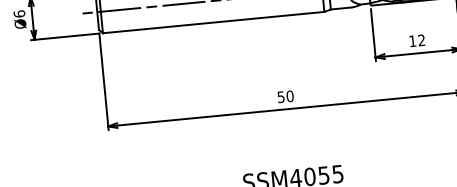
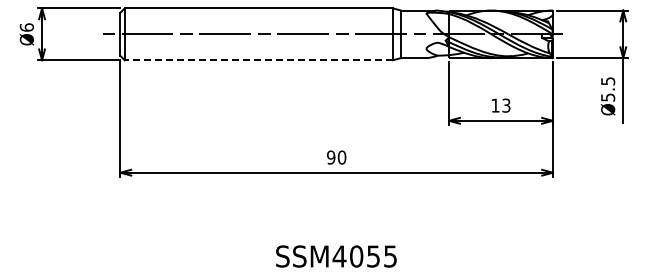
line: (213, 22) -> (258, 60), solid -> dashed
text: (421, 40) -> (506, 105), 12 -> 13
text: (281, 97) -> (331, 157), 50 -> 90

